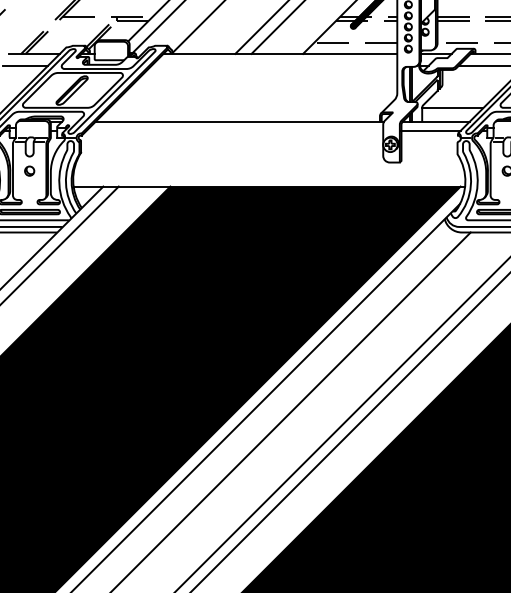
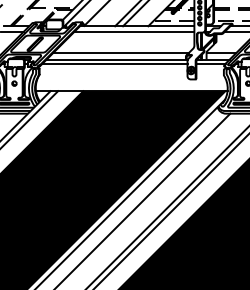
line: (274, 66) -> (134, 32), added
line: (246, 107) -> (120, 52), added
line: (234, 129) -> (114, 63), added

